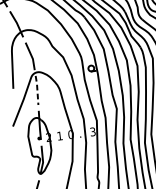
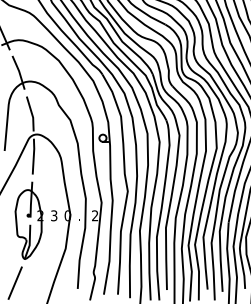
line: (37, 89) -> (33, 155), dashed -> solid
text: (93, 131) -> (95, 215), 3 -> 2
text: (60, 135) -> (54, 215), 1 -> 3

